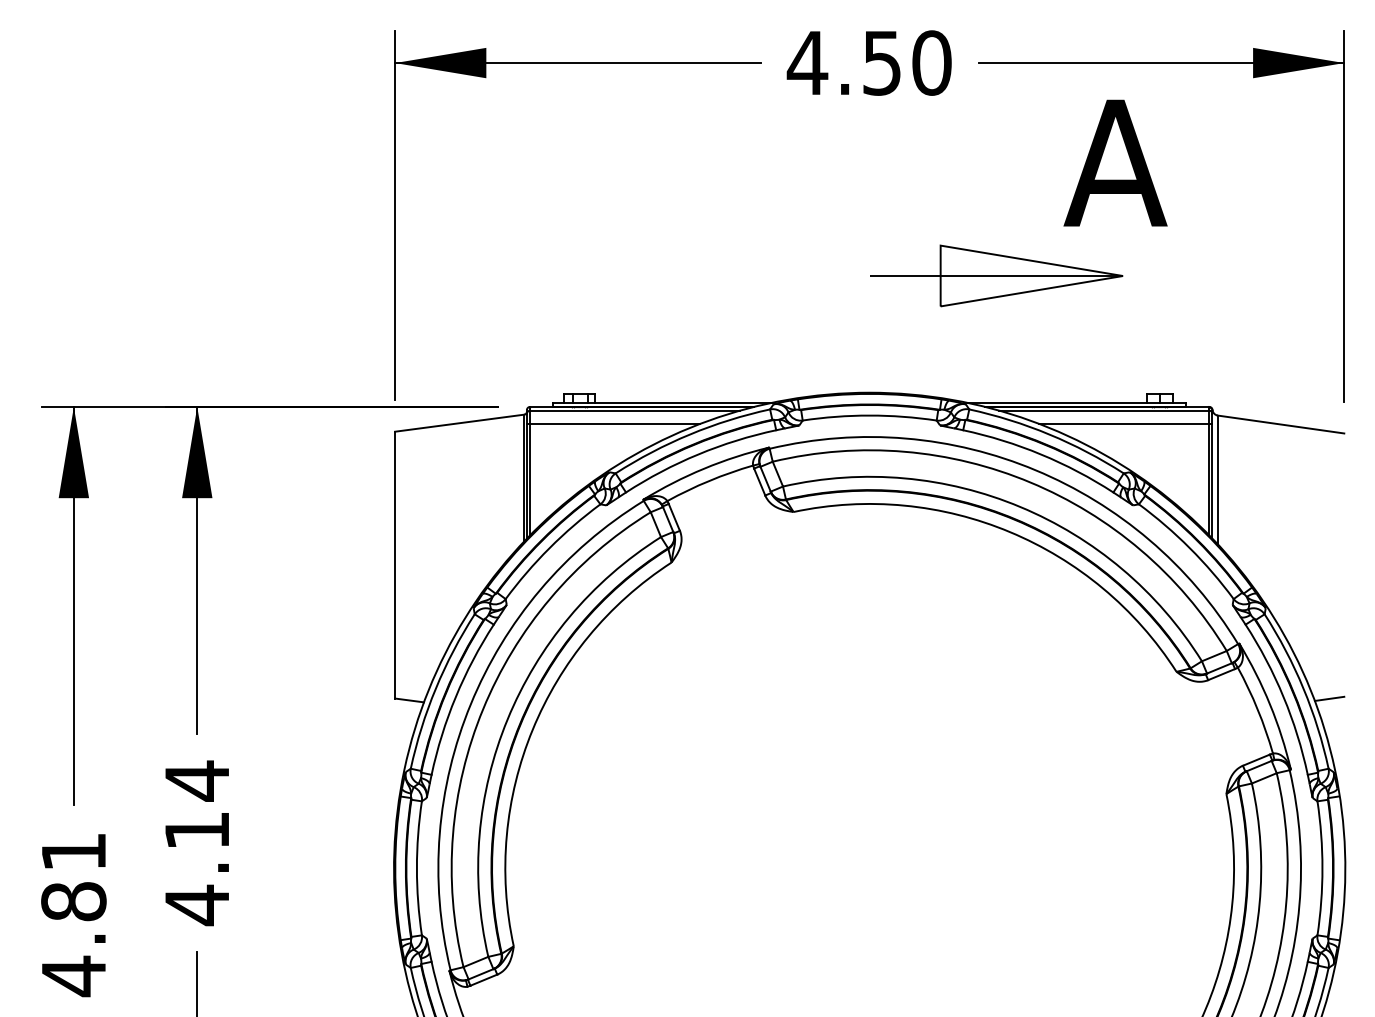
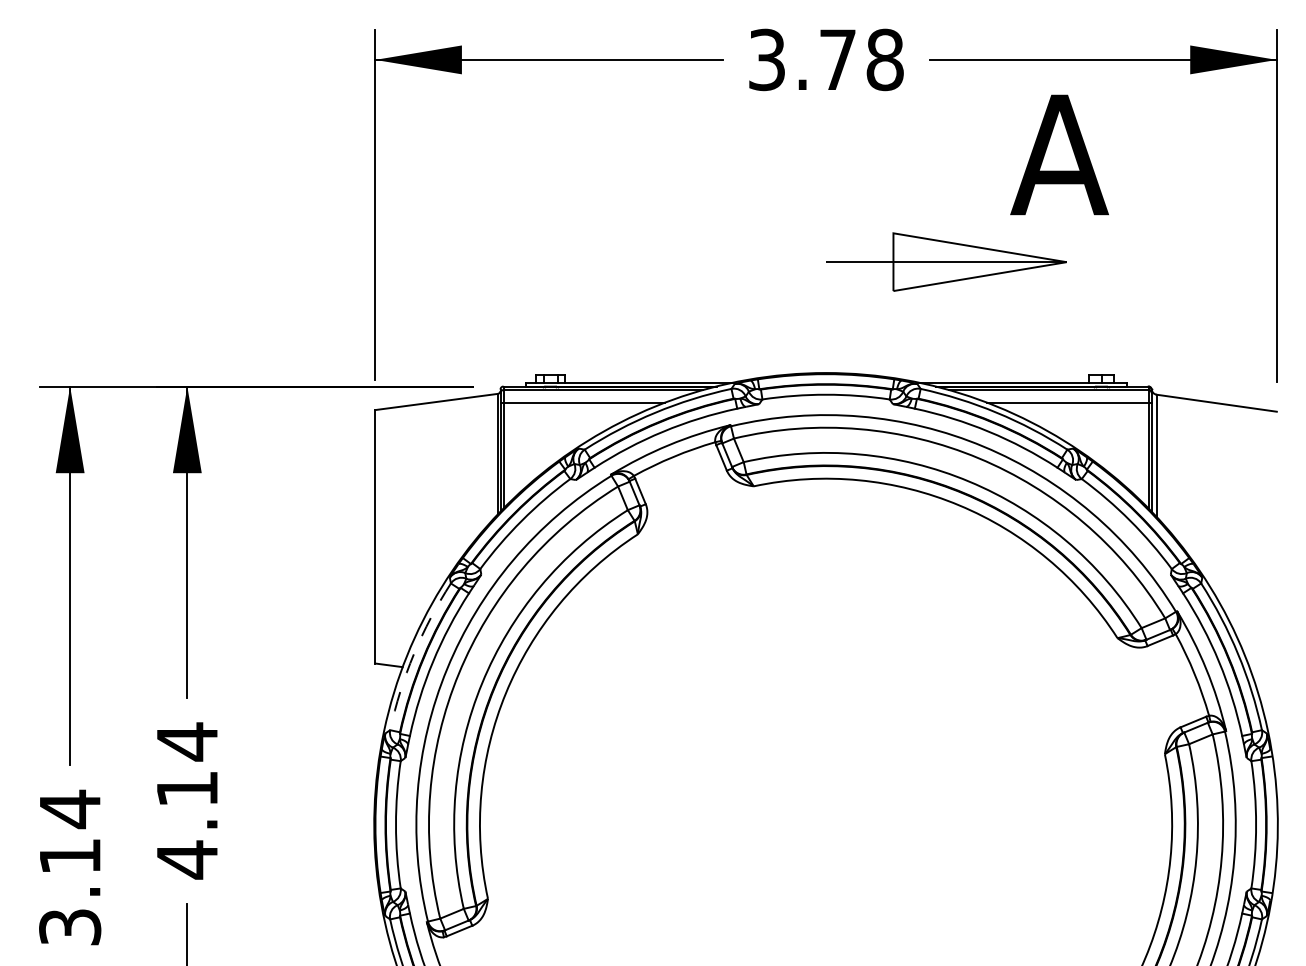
text: (869, 62) -> (825, 59), 4.50 -> 3.78
arc: (435, 689) -> (413, 654), solid -> dashed
line: (1329, 698) -> (1262, 663), removed
text: (74, 914) -> (70, 868), 4.81 -> 3.14

